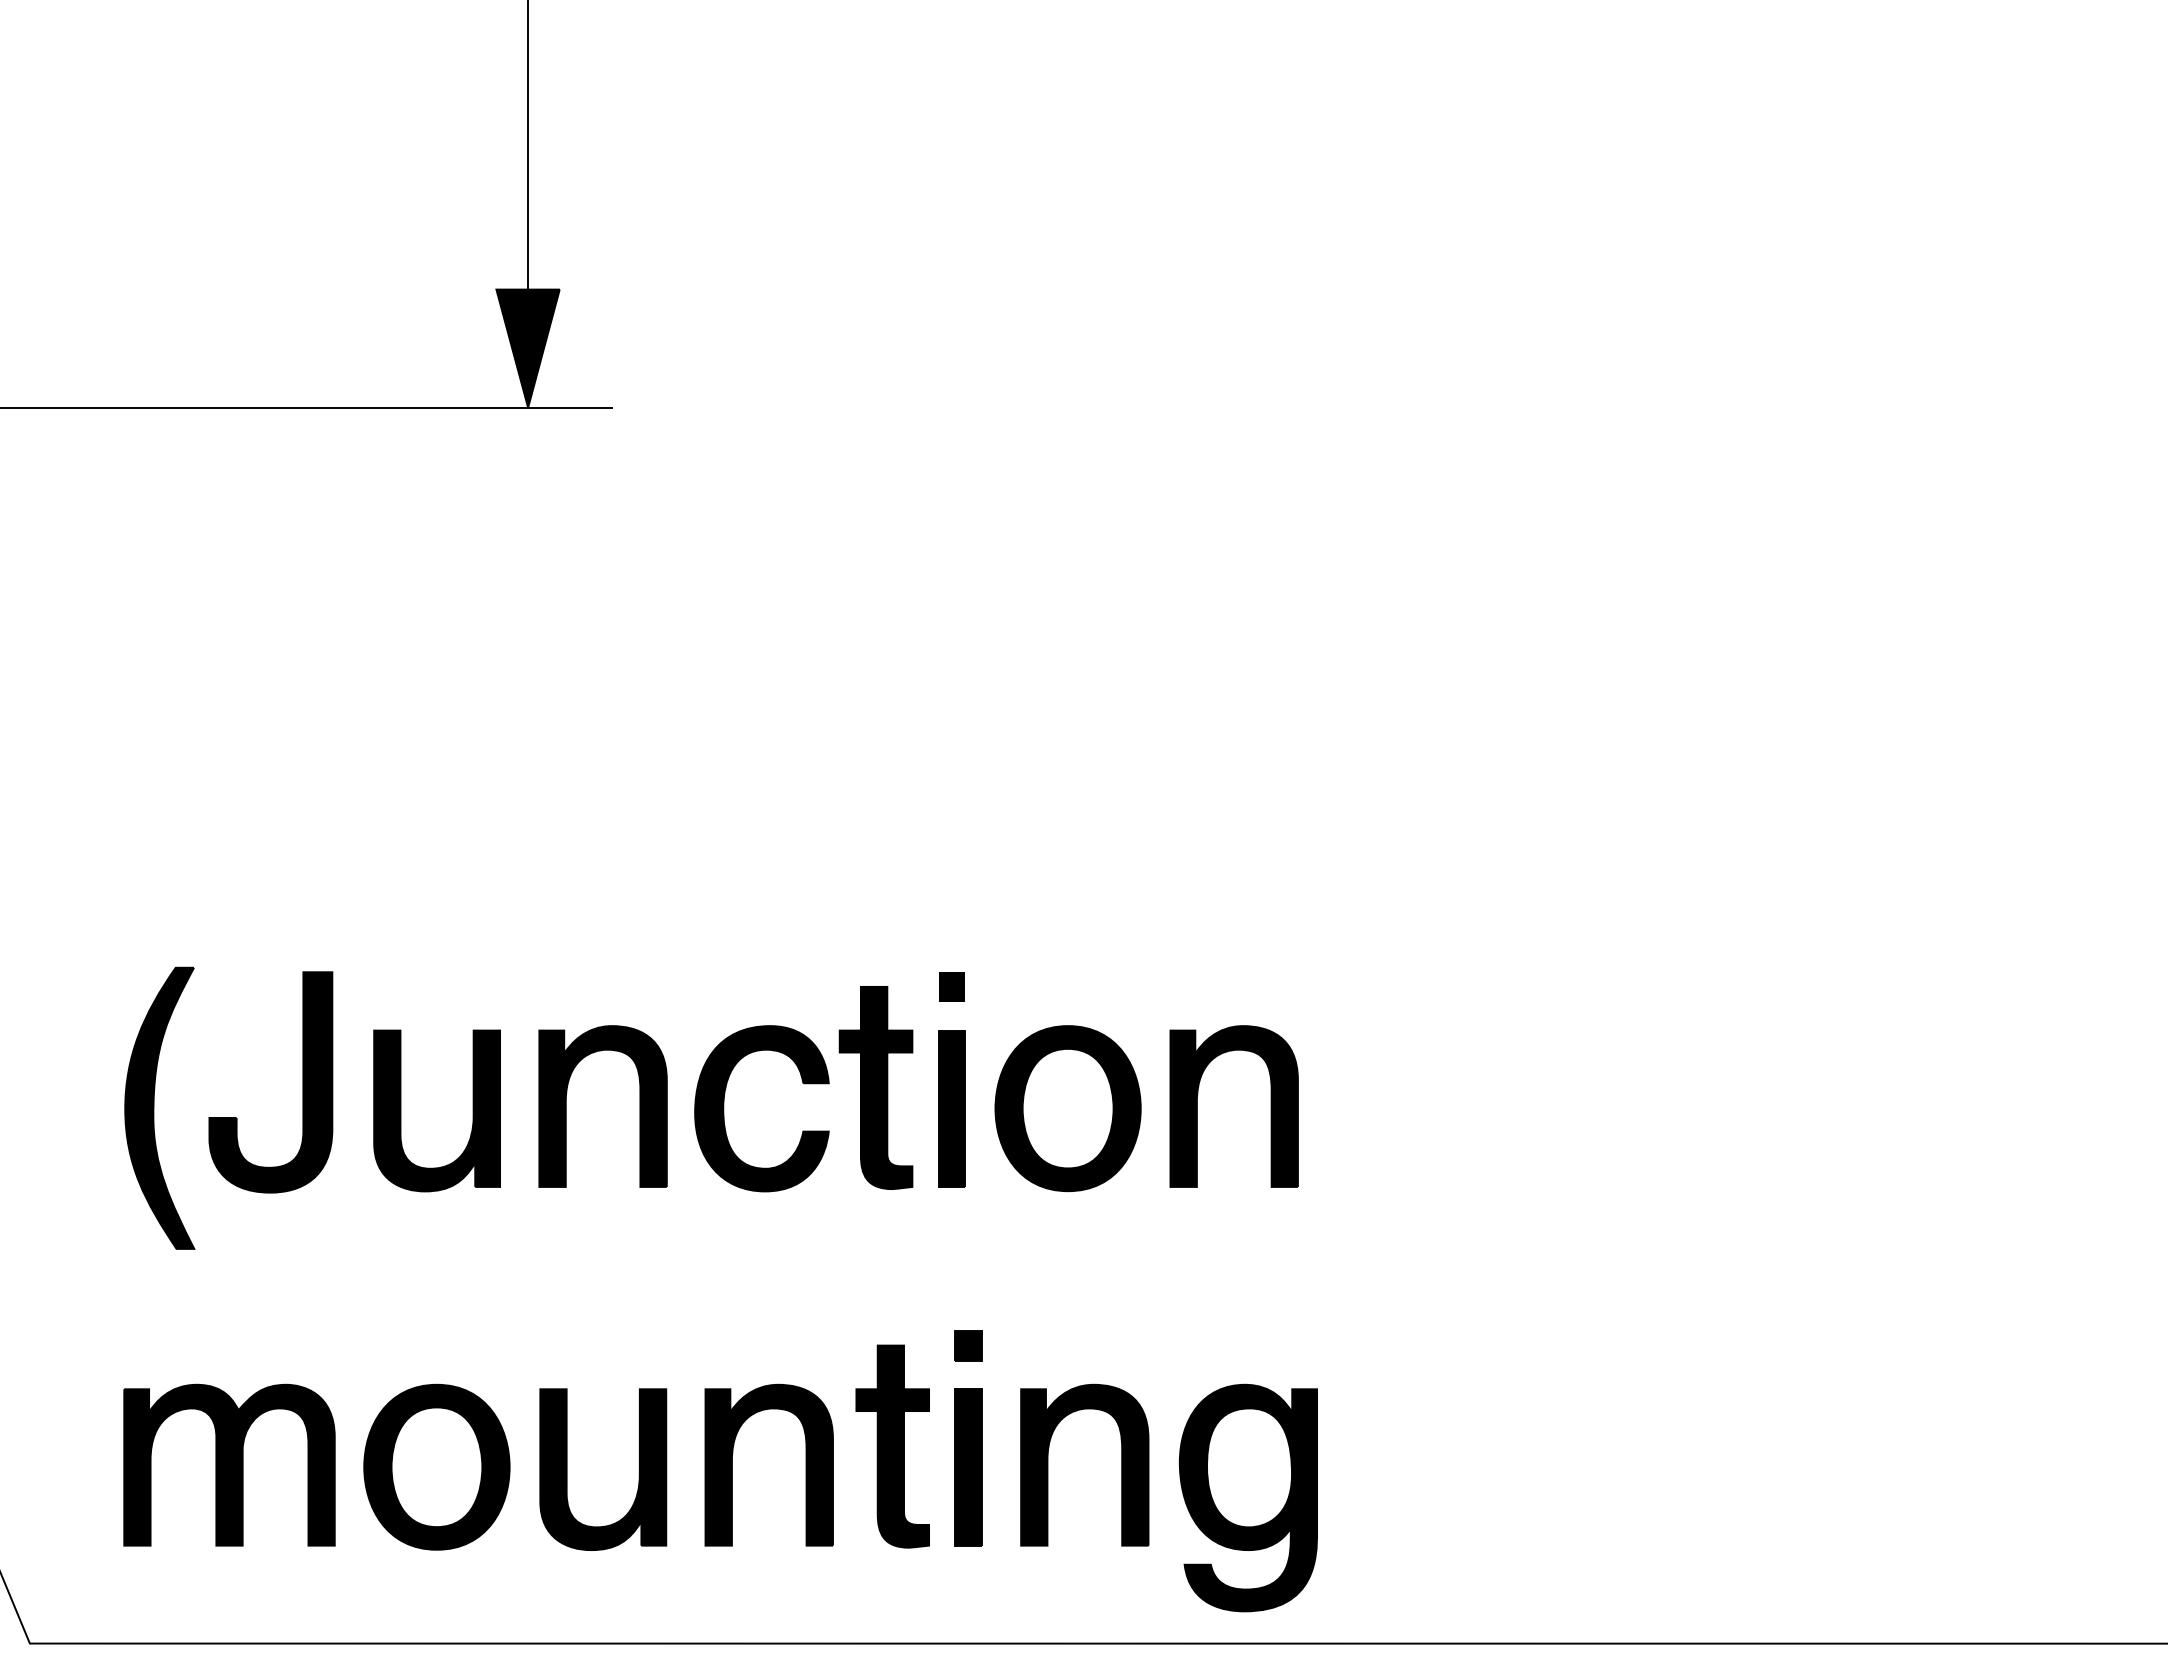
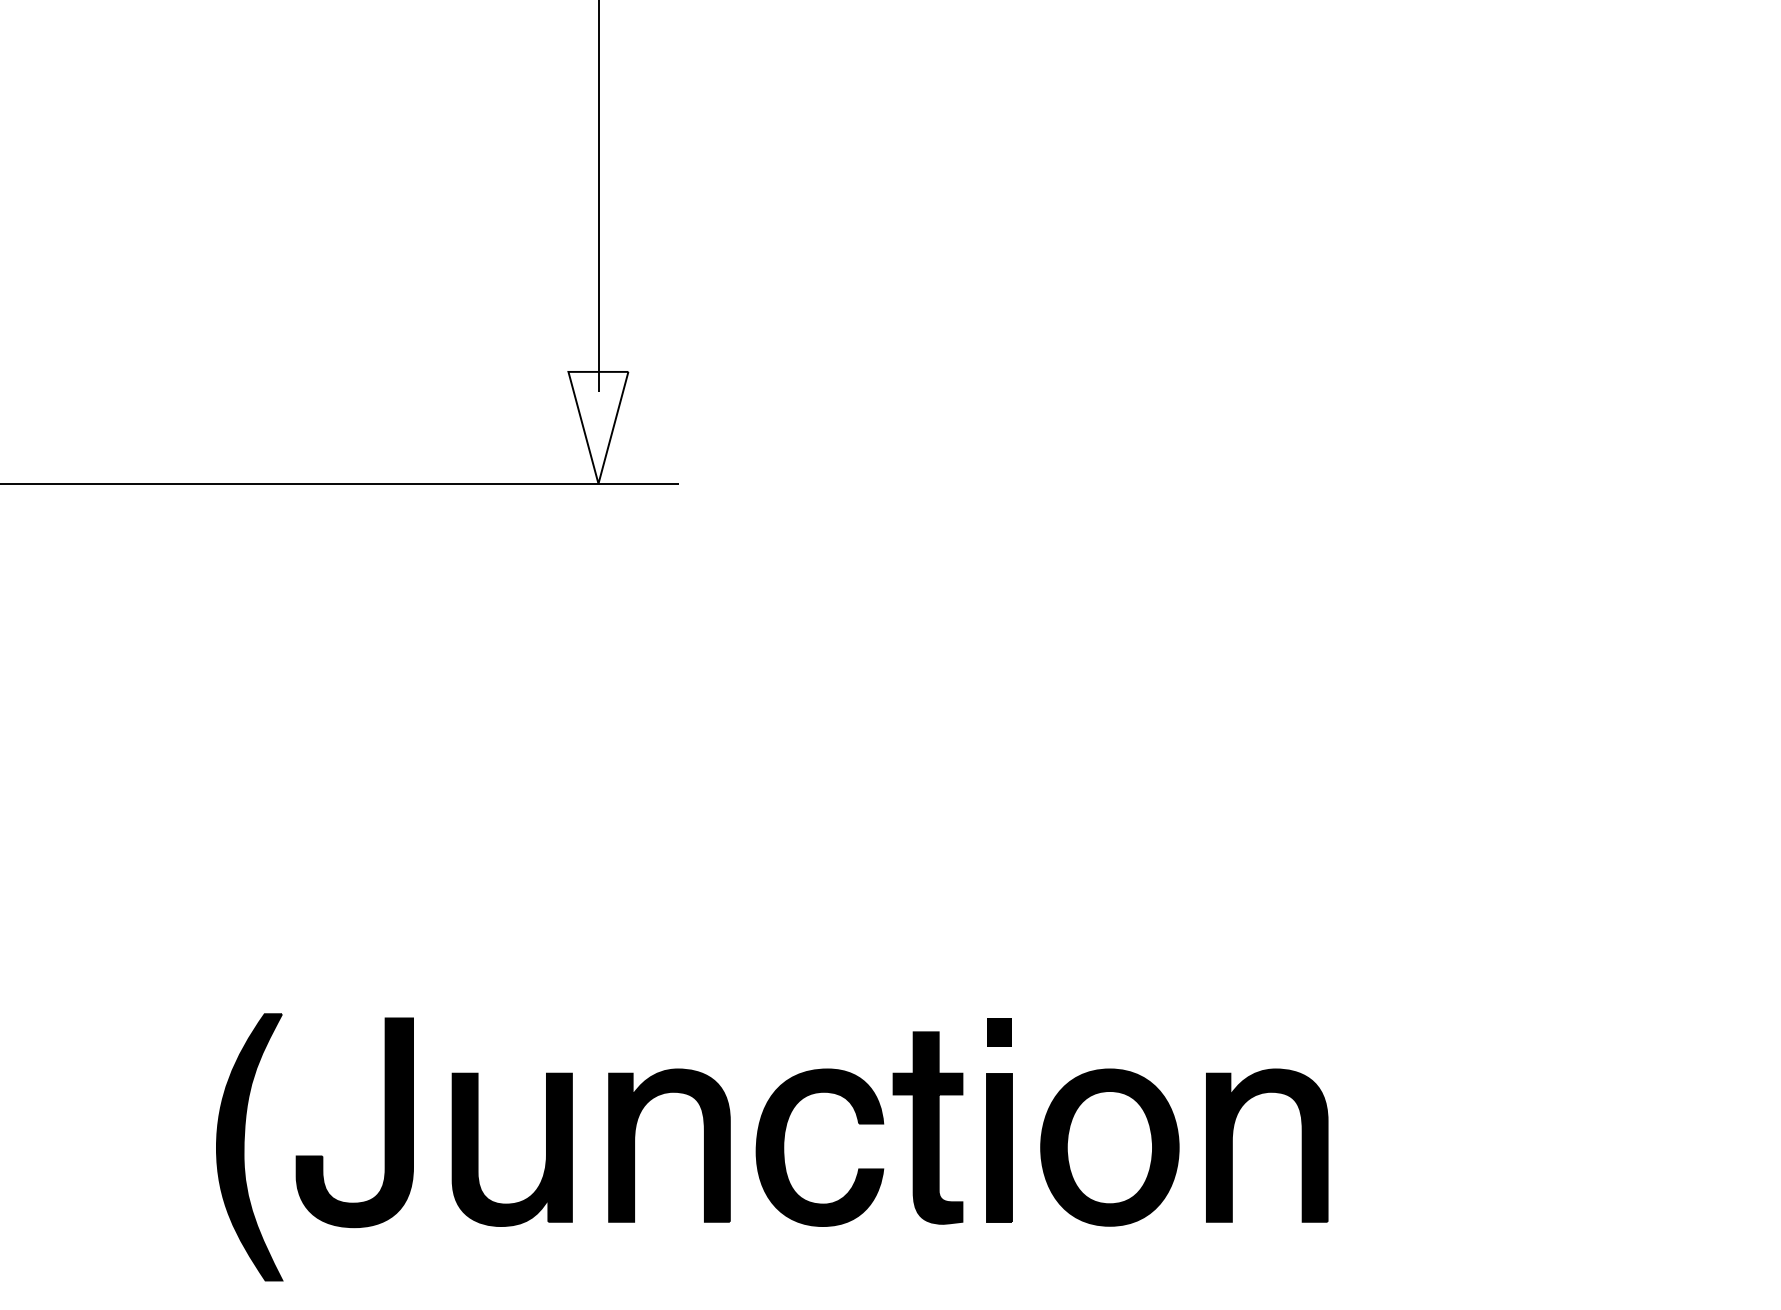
fill: (527, 348) -> (597, 427), removed

